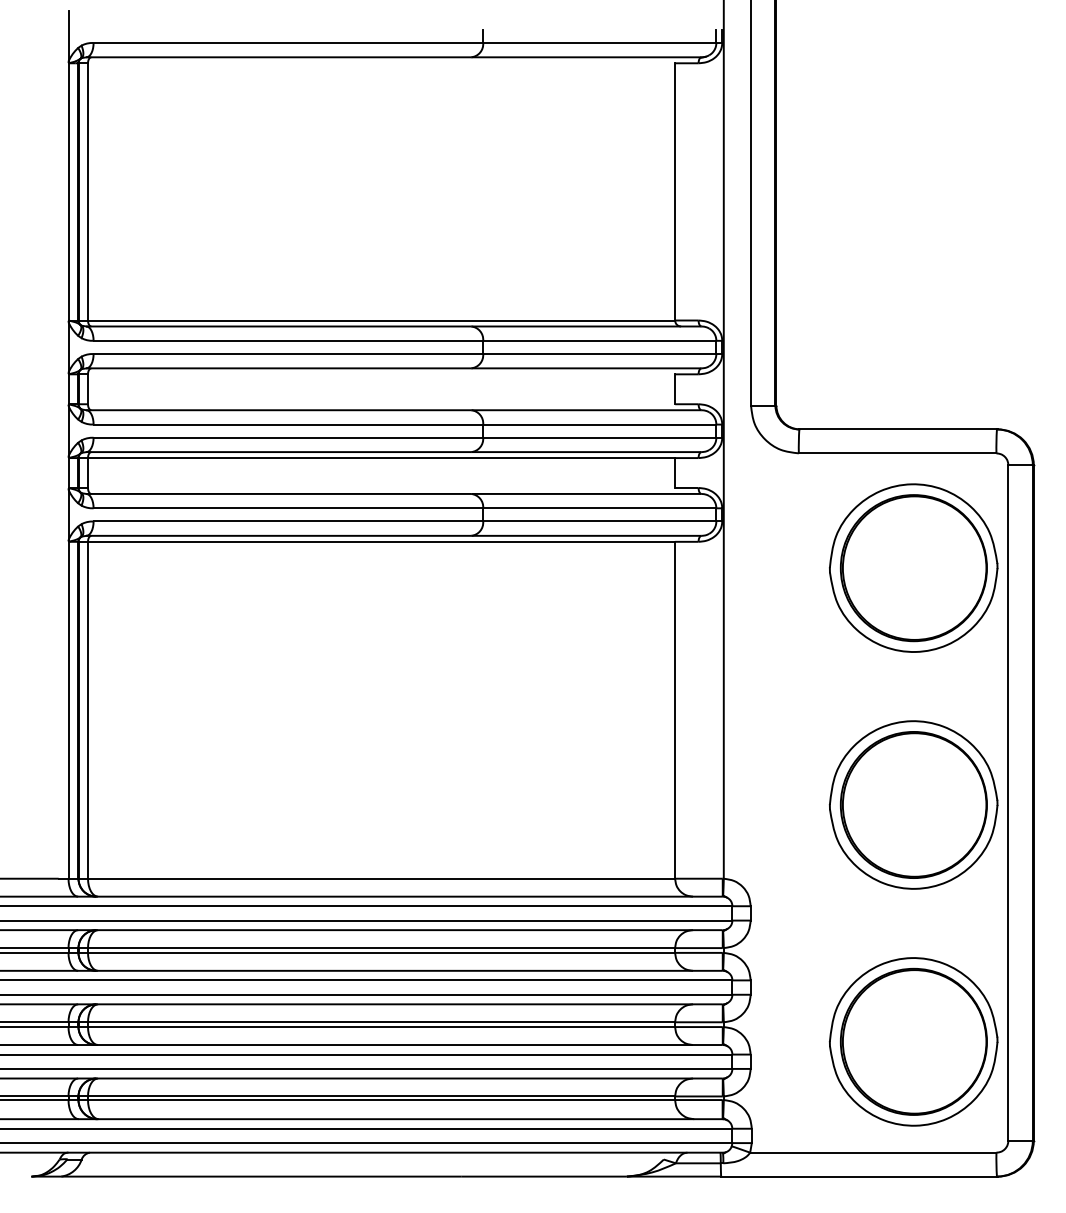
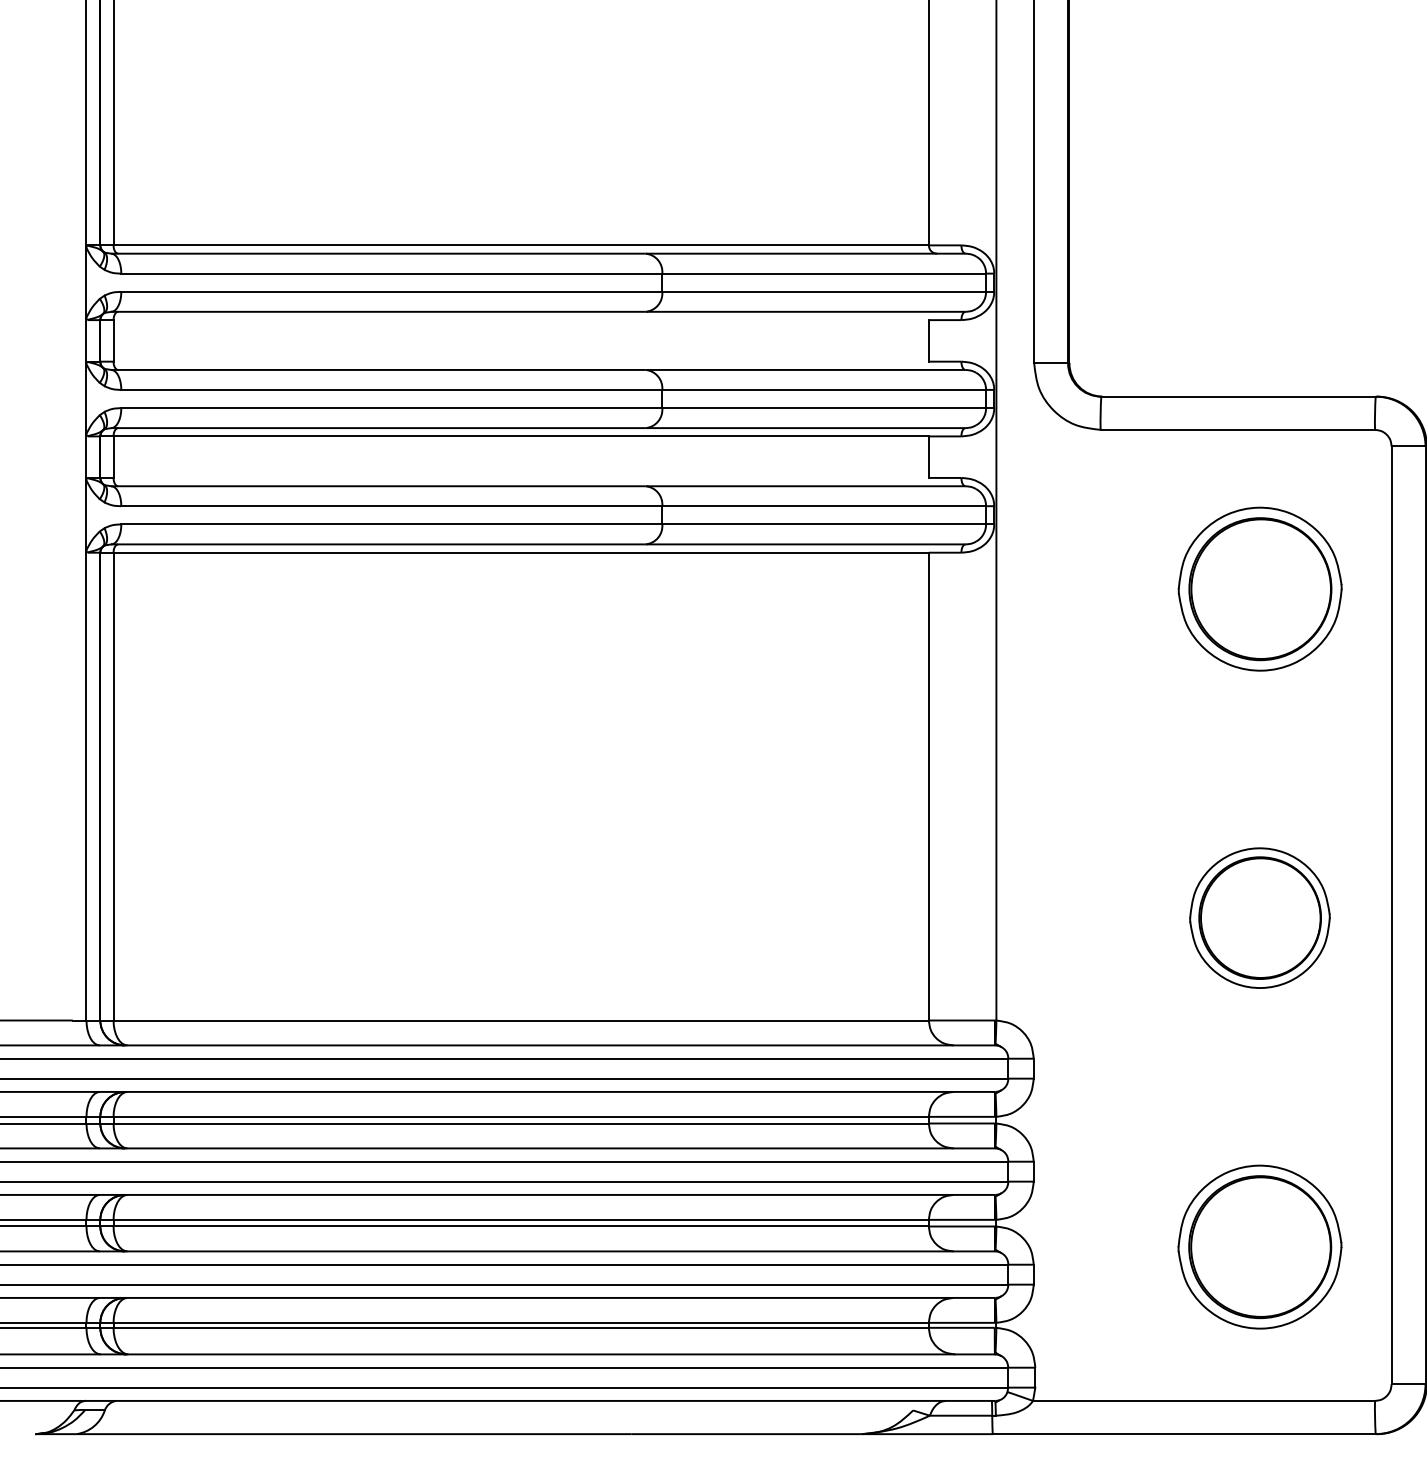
part: (913, 567) -> (1259, 588), size x0.7
part: (913, 804) -> (1259, 917), size x0.6
part: (913, 1041) -> (1259, 1246), size x0.7

